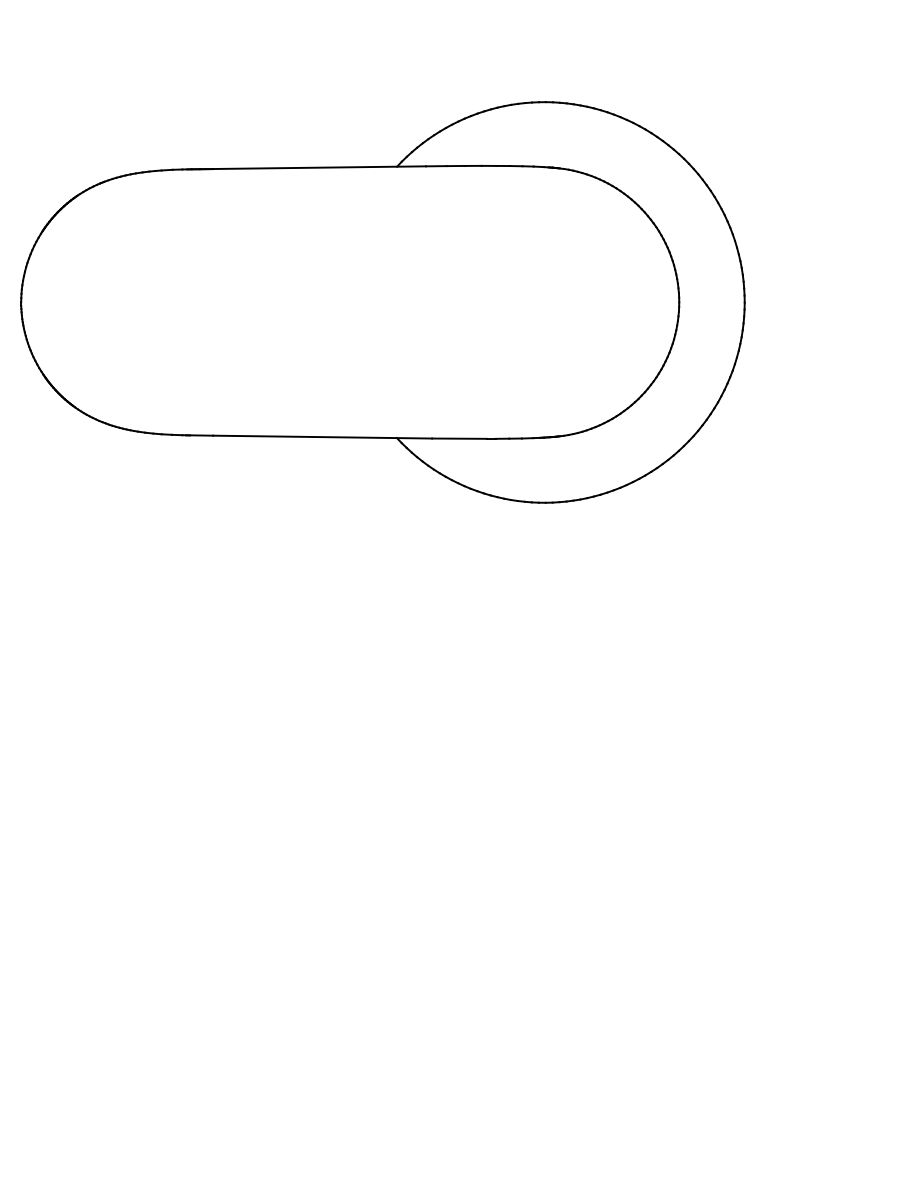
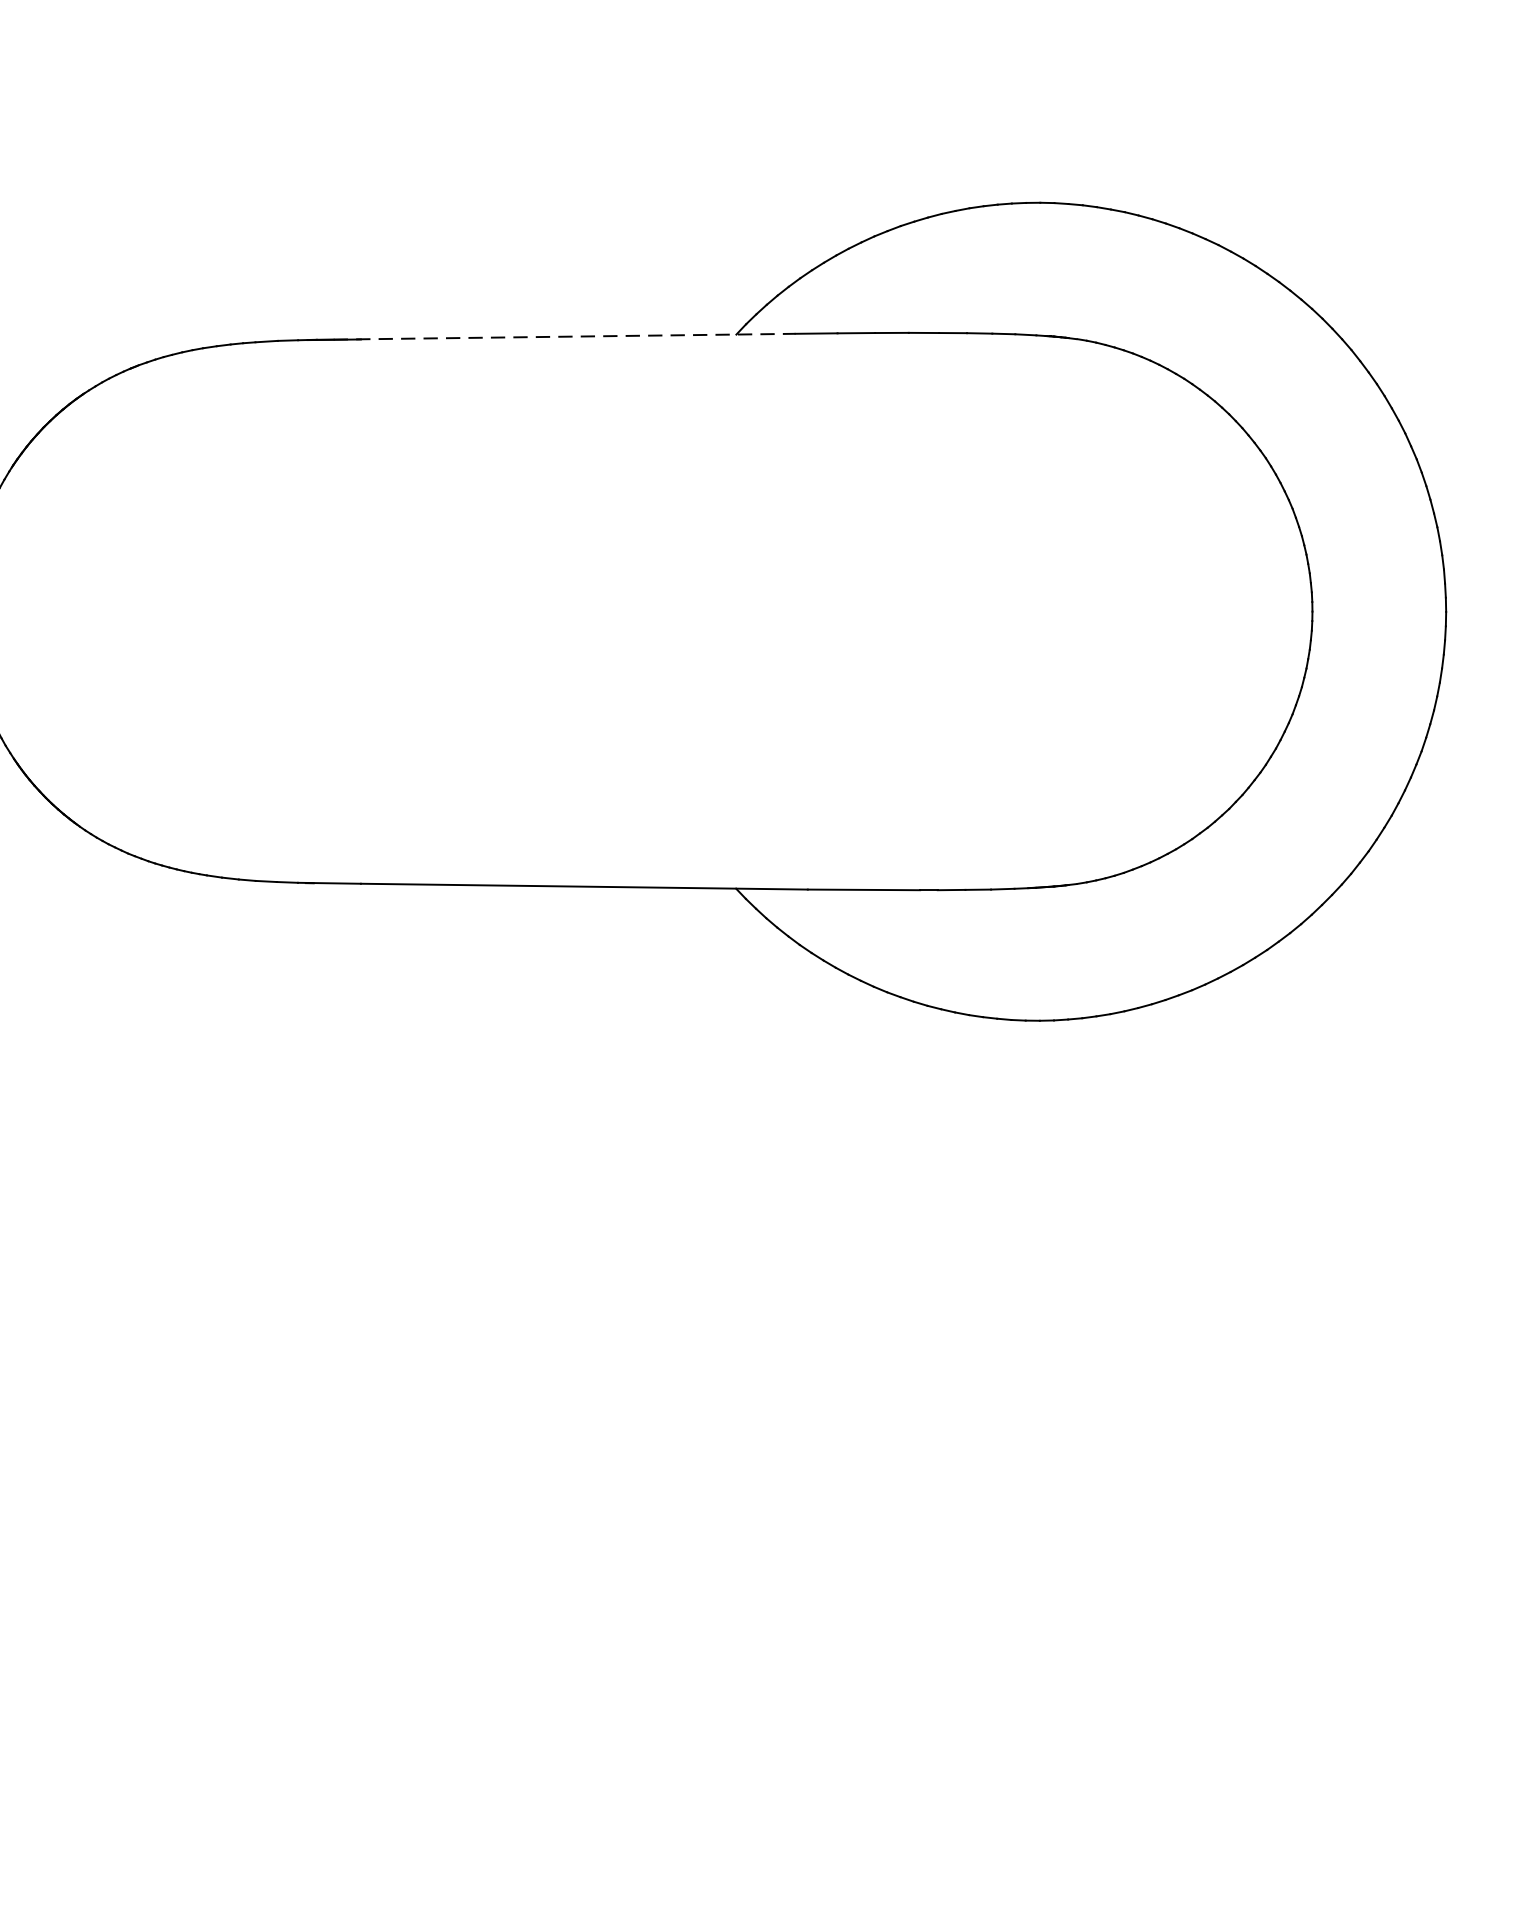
line: (313, 167) -> (565, 336), solid -> dashed

